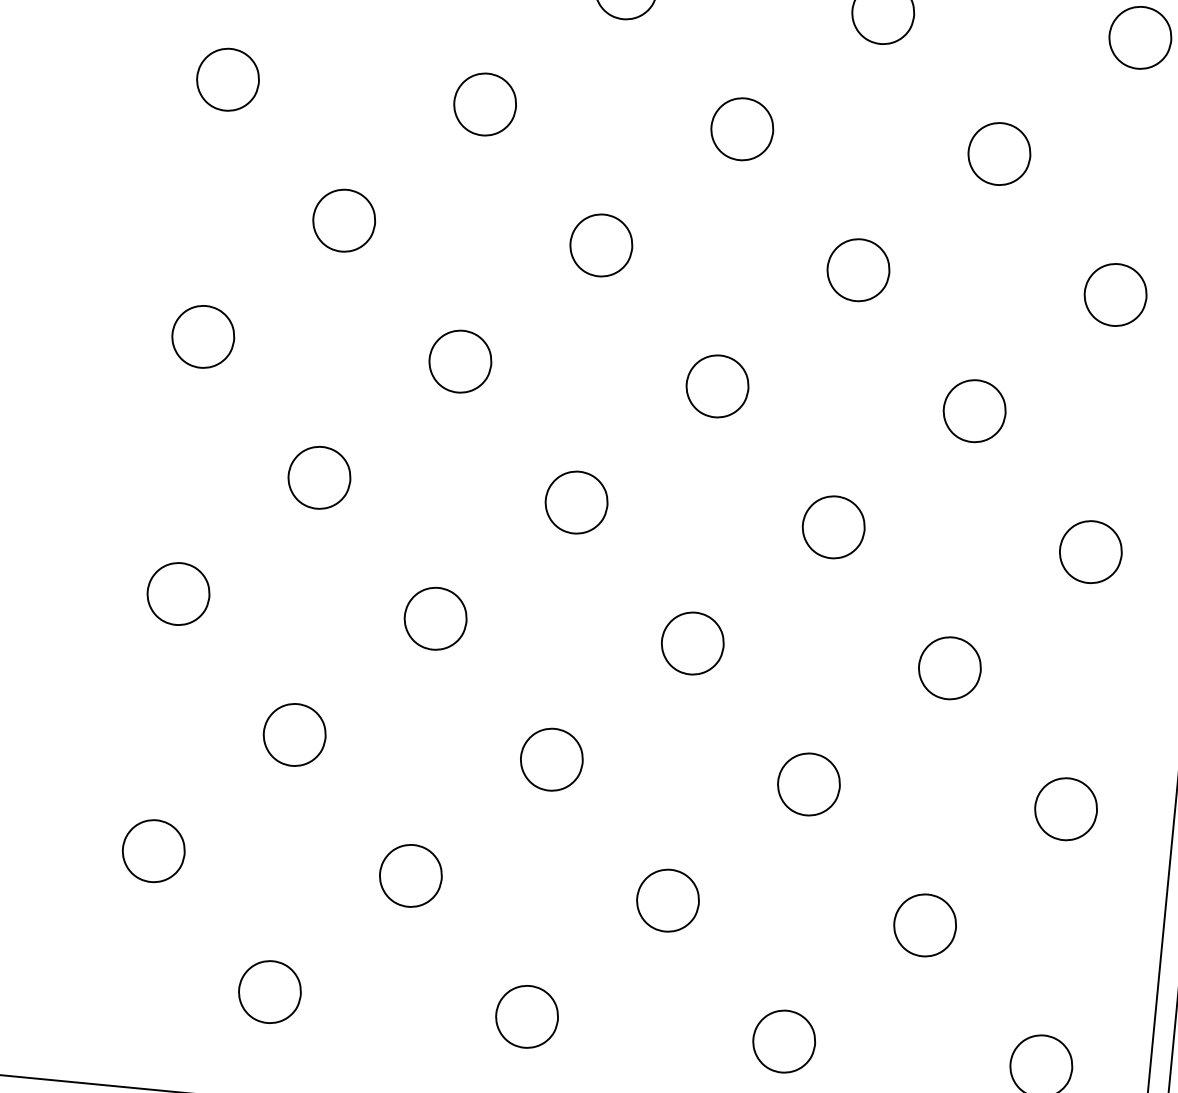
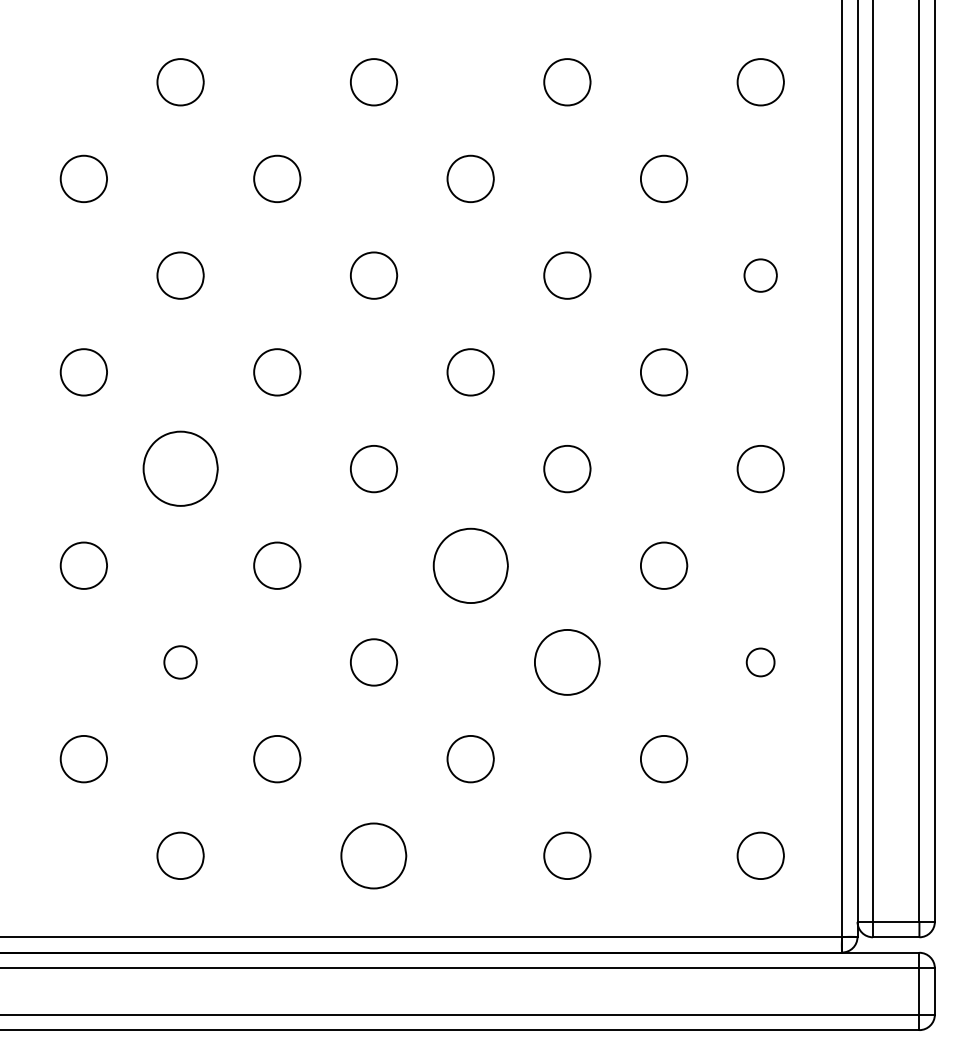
part: (1115, 294) -> (760, 275), size x0.7
part: (319, 478) -> (180, 469), size x1.6
part: (692, 643) -> (470, 565), size x1.6
part: (294, 735) -> (180, 662), size x0.7
part: (809, 784) -> (567, 662), size x1.4
part: (1065, 809) -> (760, 662), size x0.6
part: (527, 1016) -> (374, 855), size x1.4

